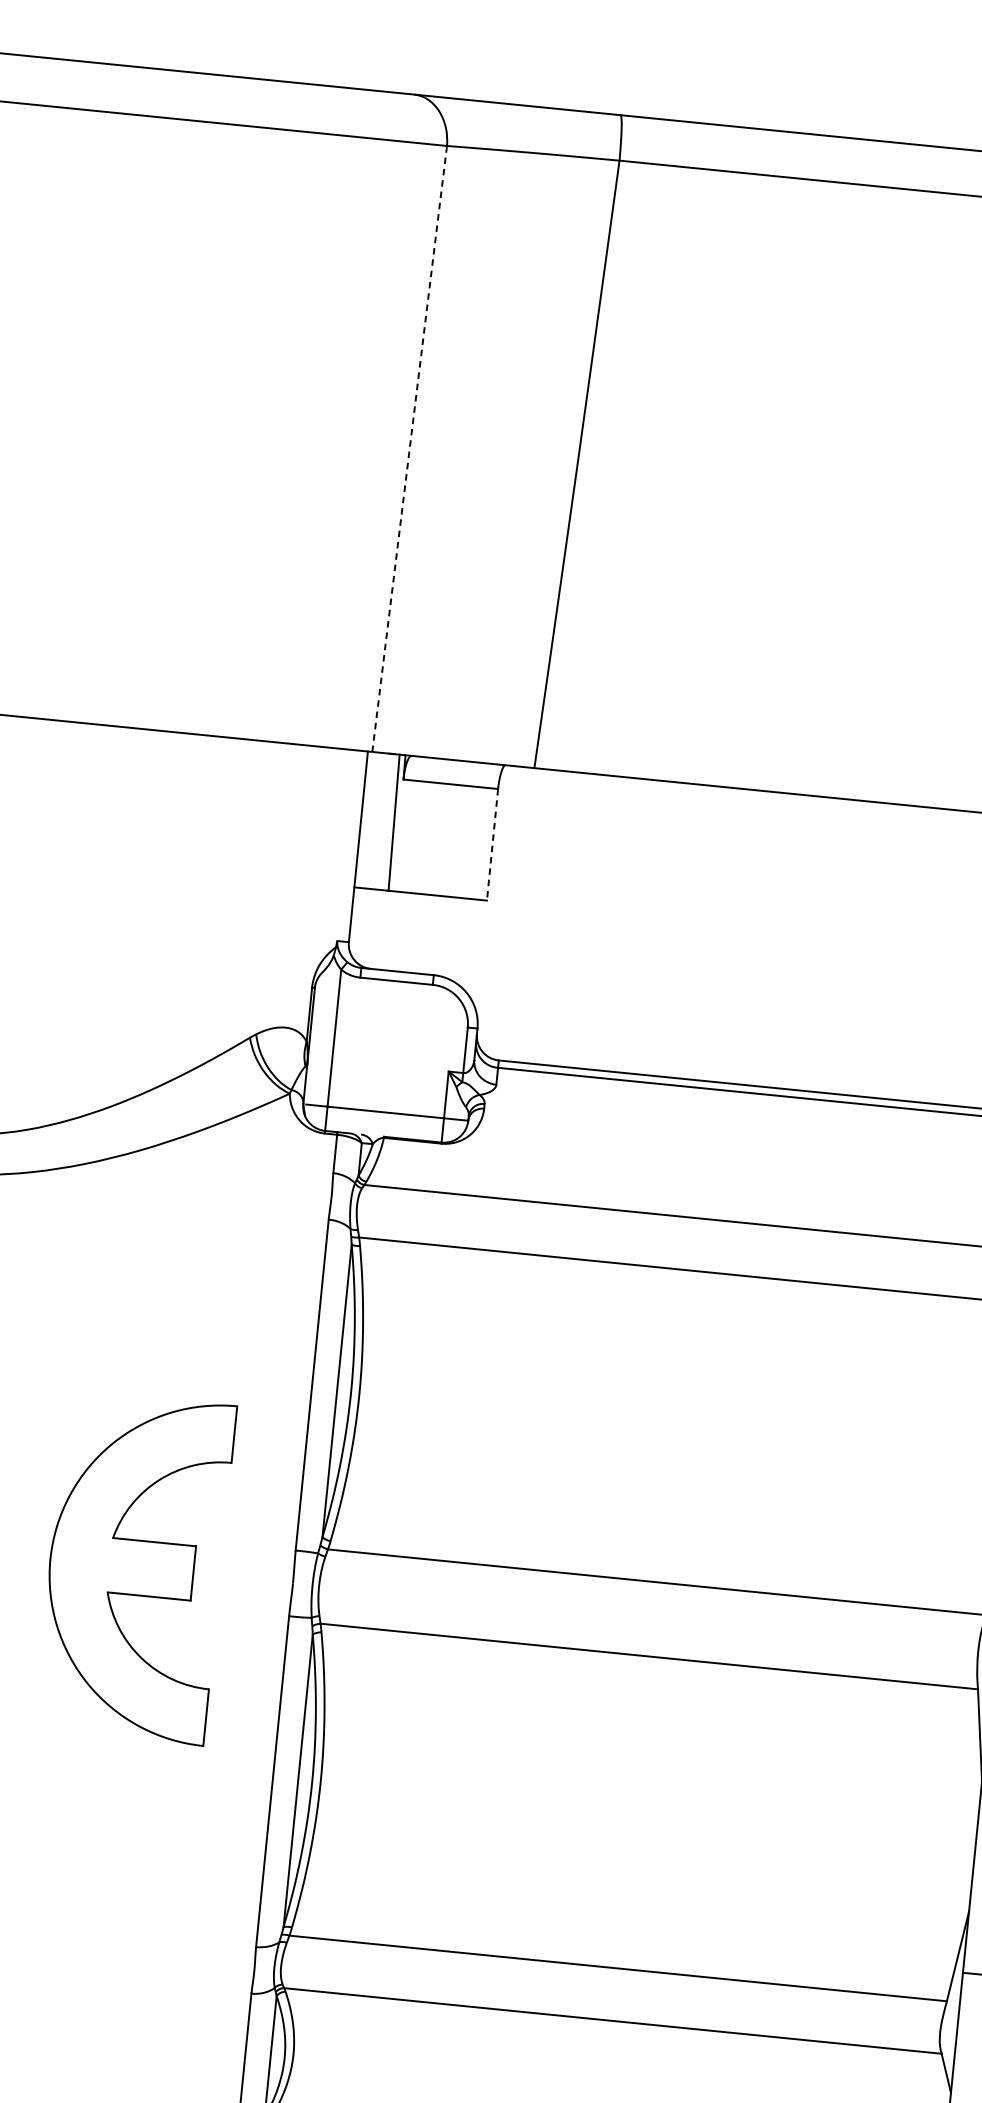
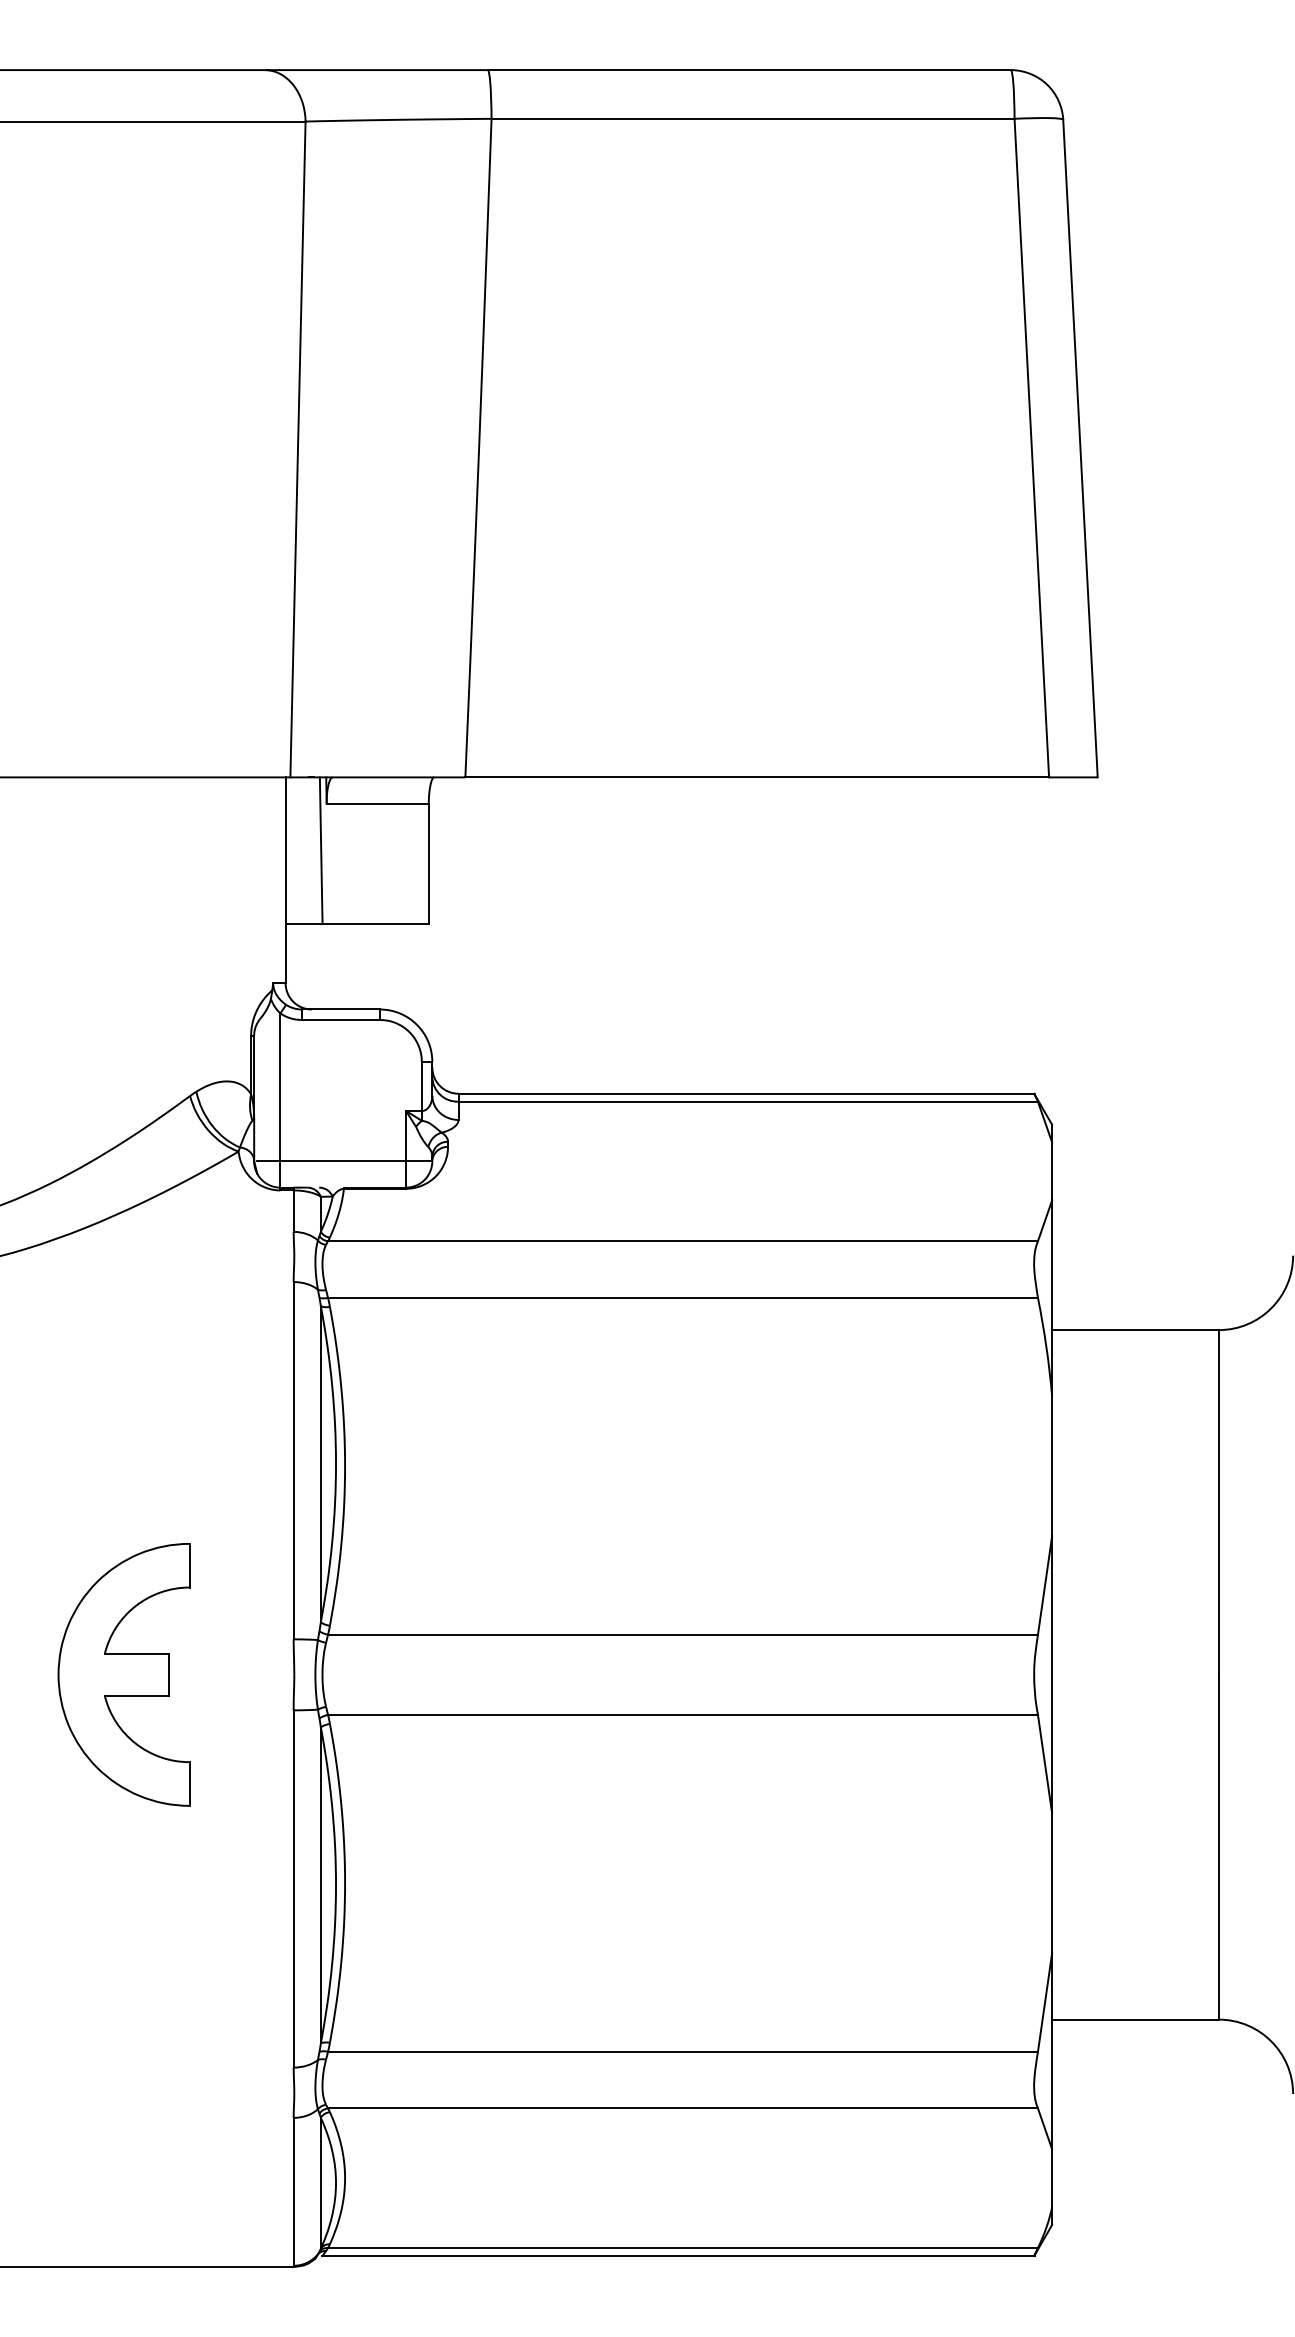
line: (410, 448) -> (298, 448), dashed -> solid
line: (492, 845) -> (428, 864), dashed -> solid
part: (134, 1567) -> (123, 1674), size x0.71

